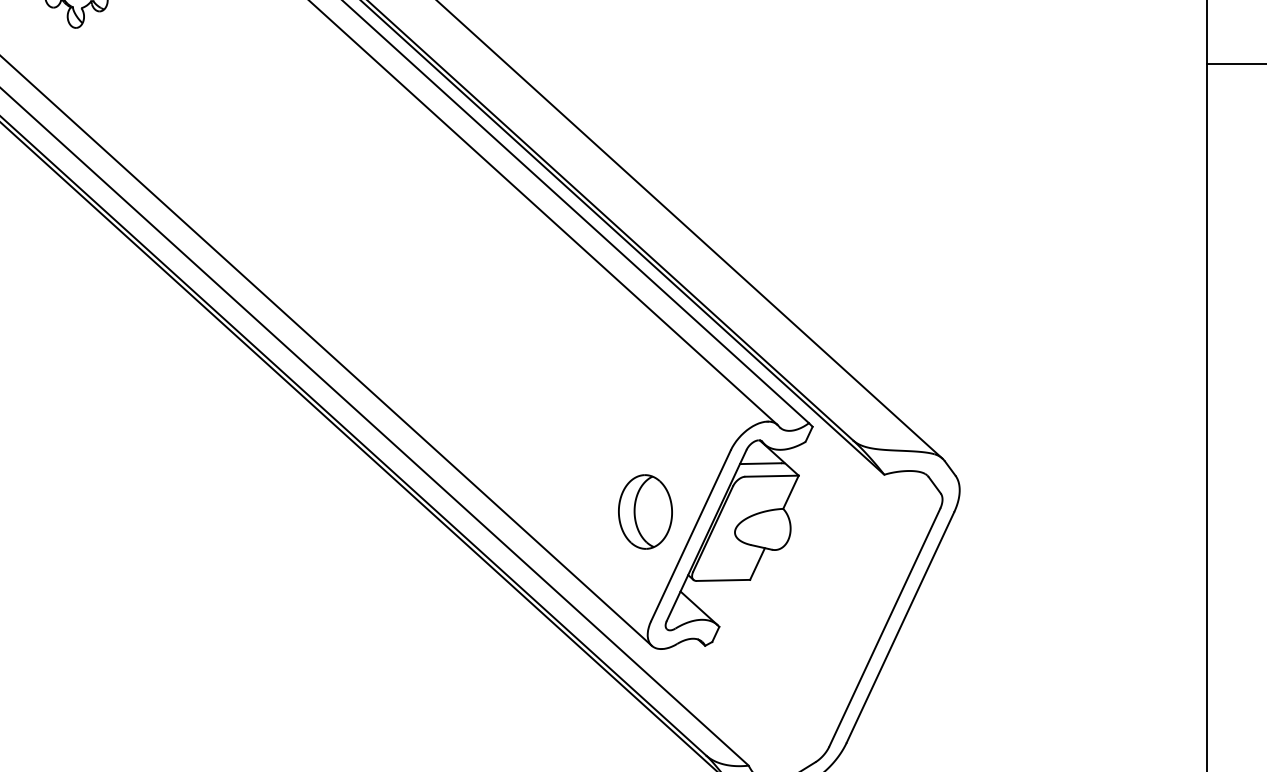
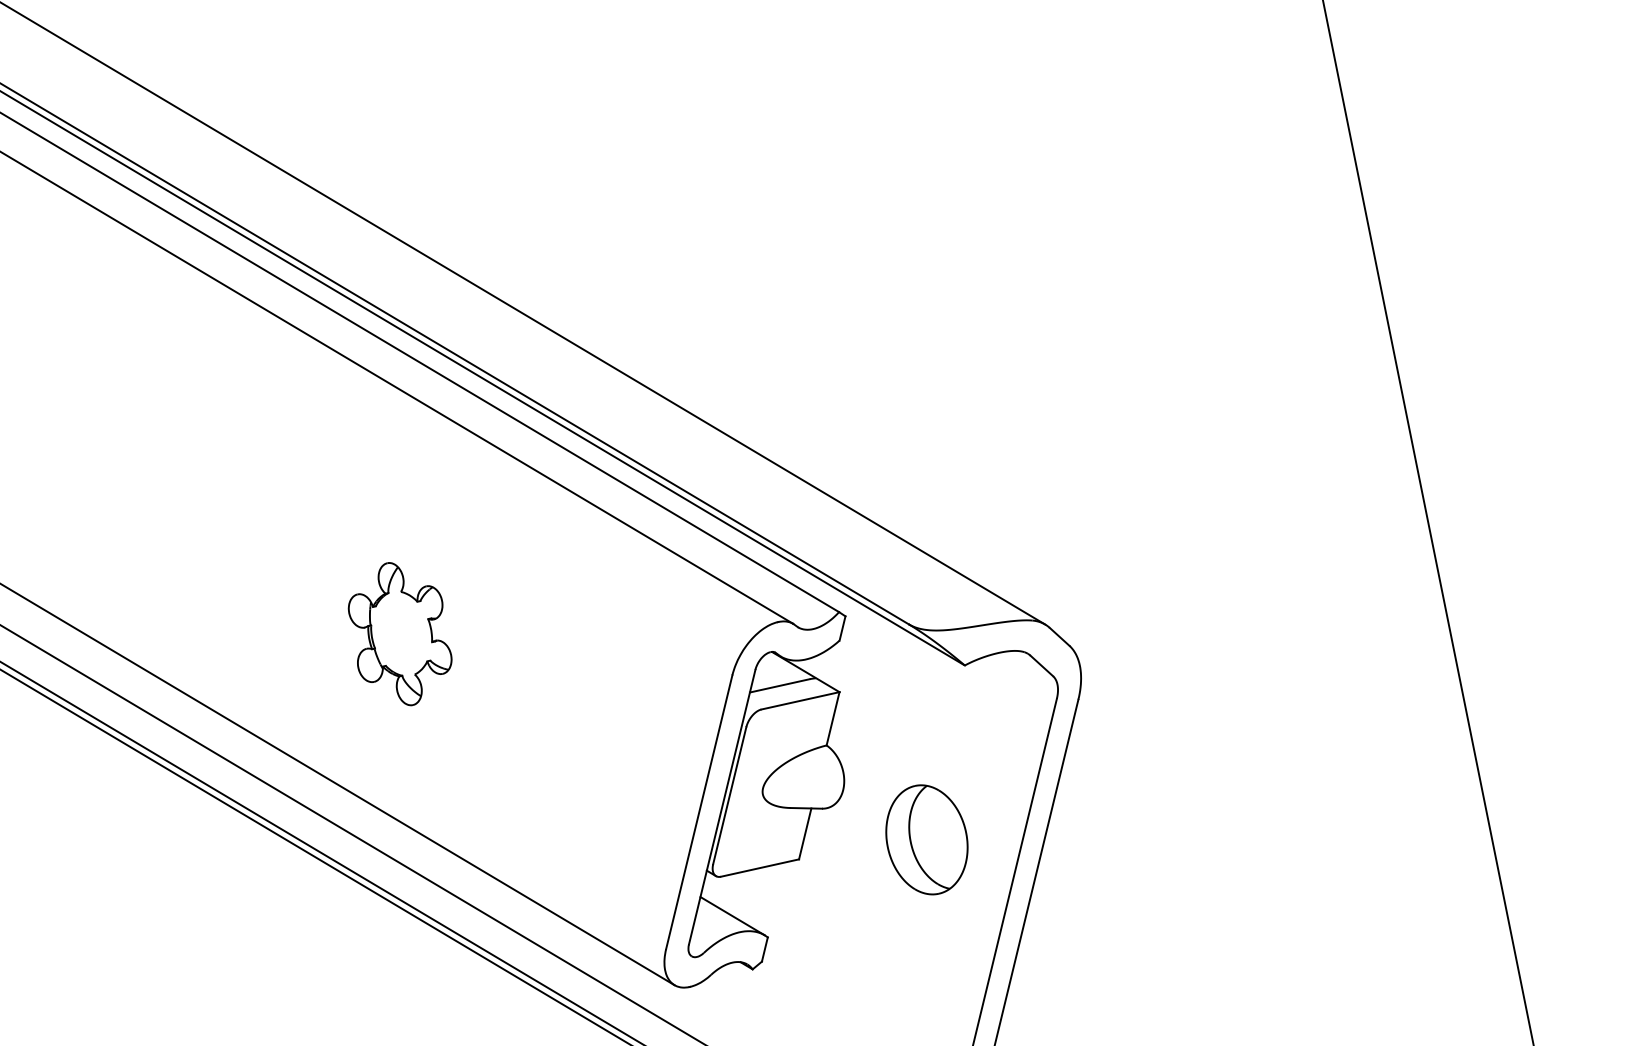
part: (518, 379) -> (400, 633), added
part: (645, 511) -> (926, 839), moved

